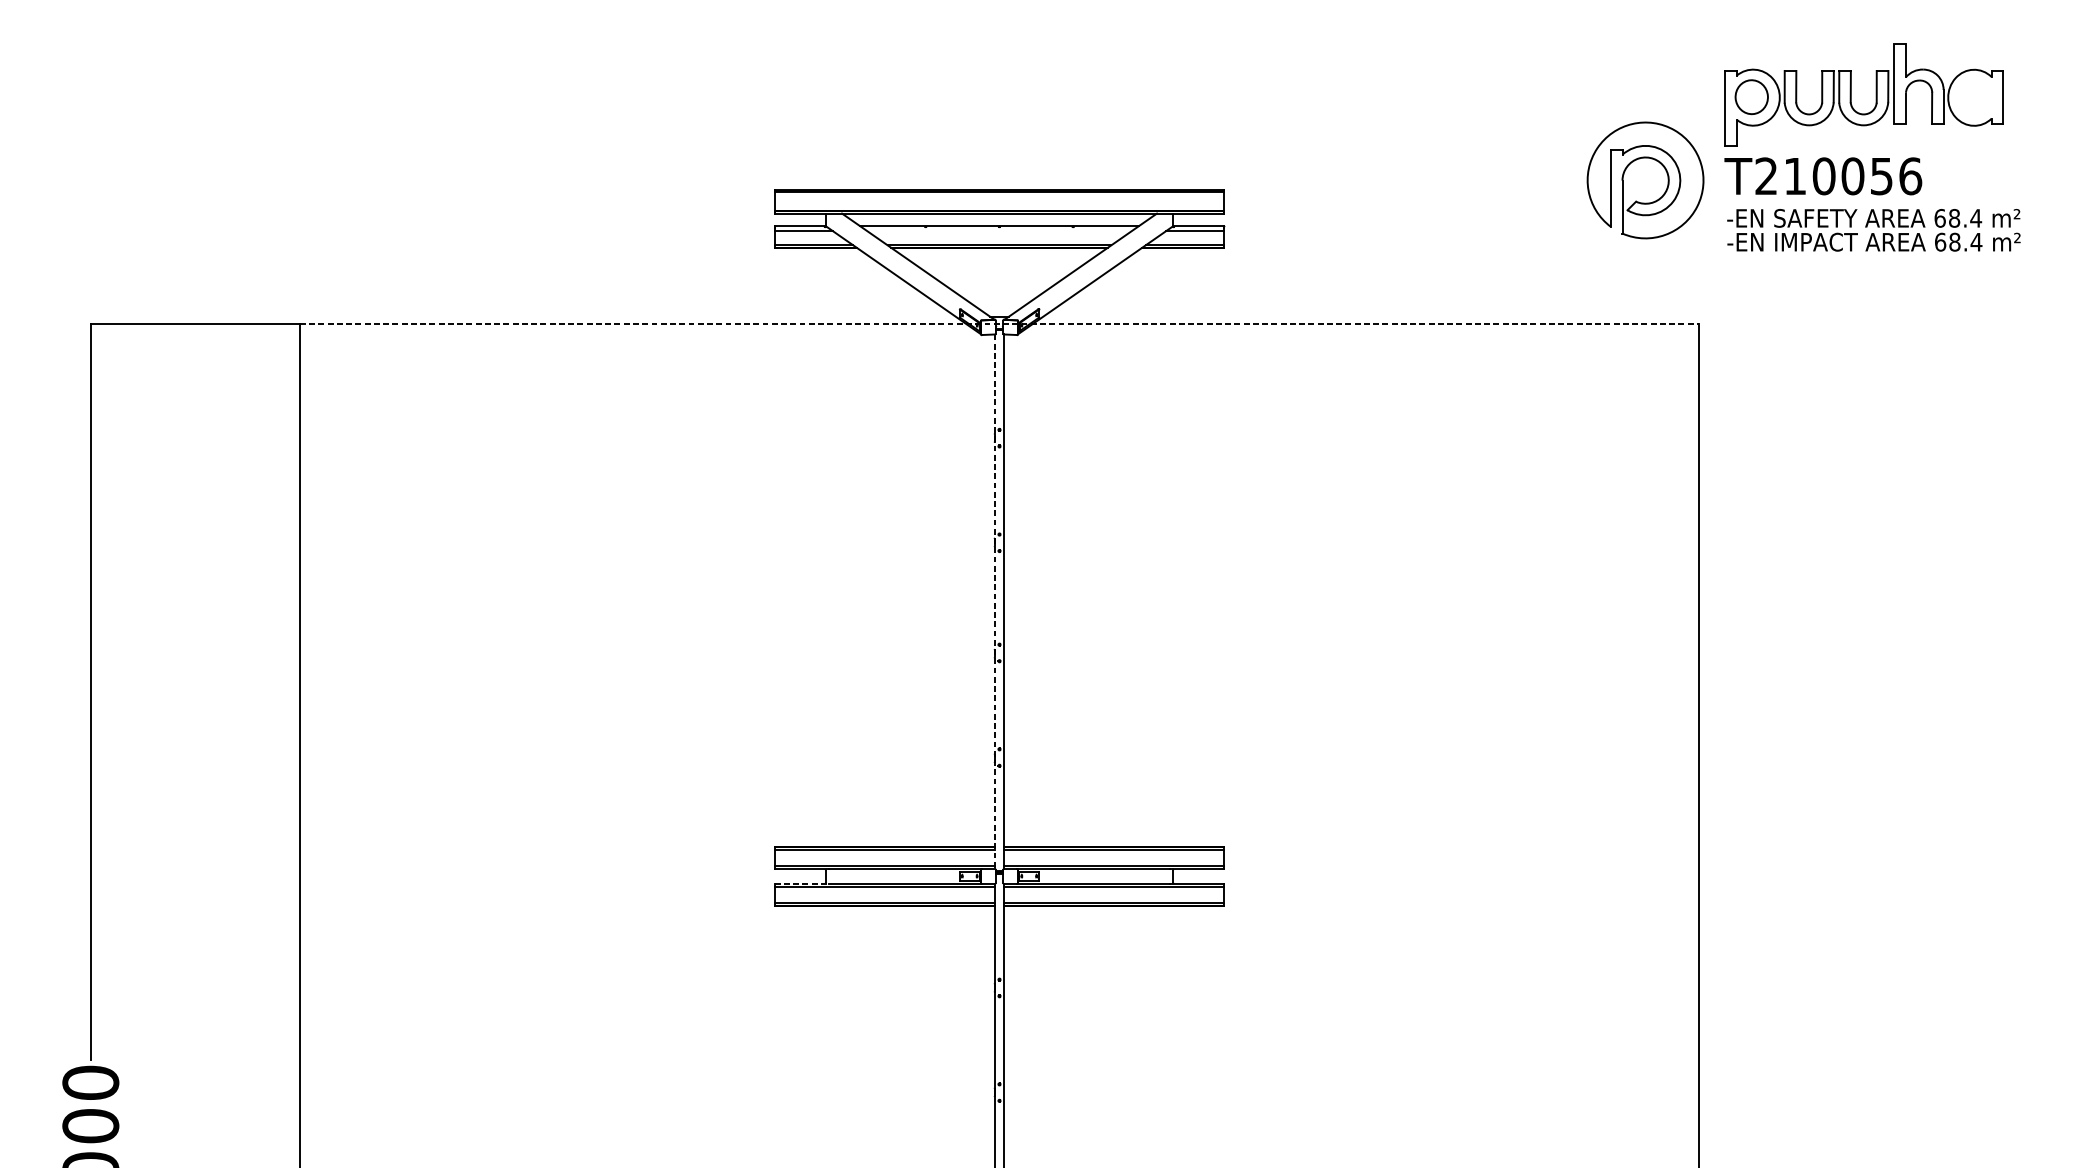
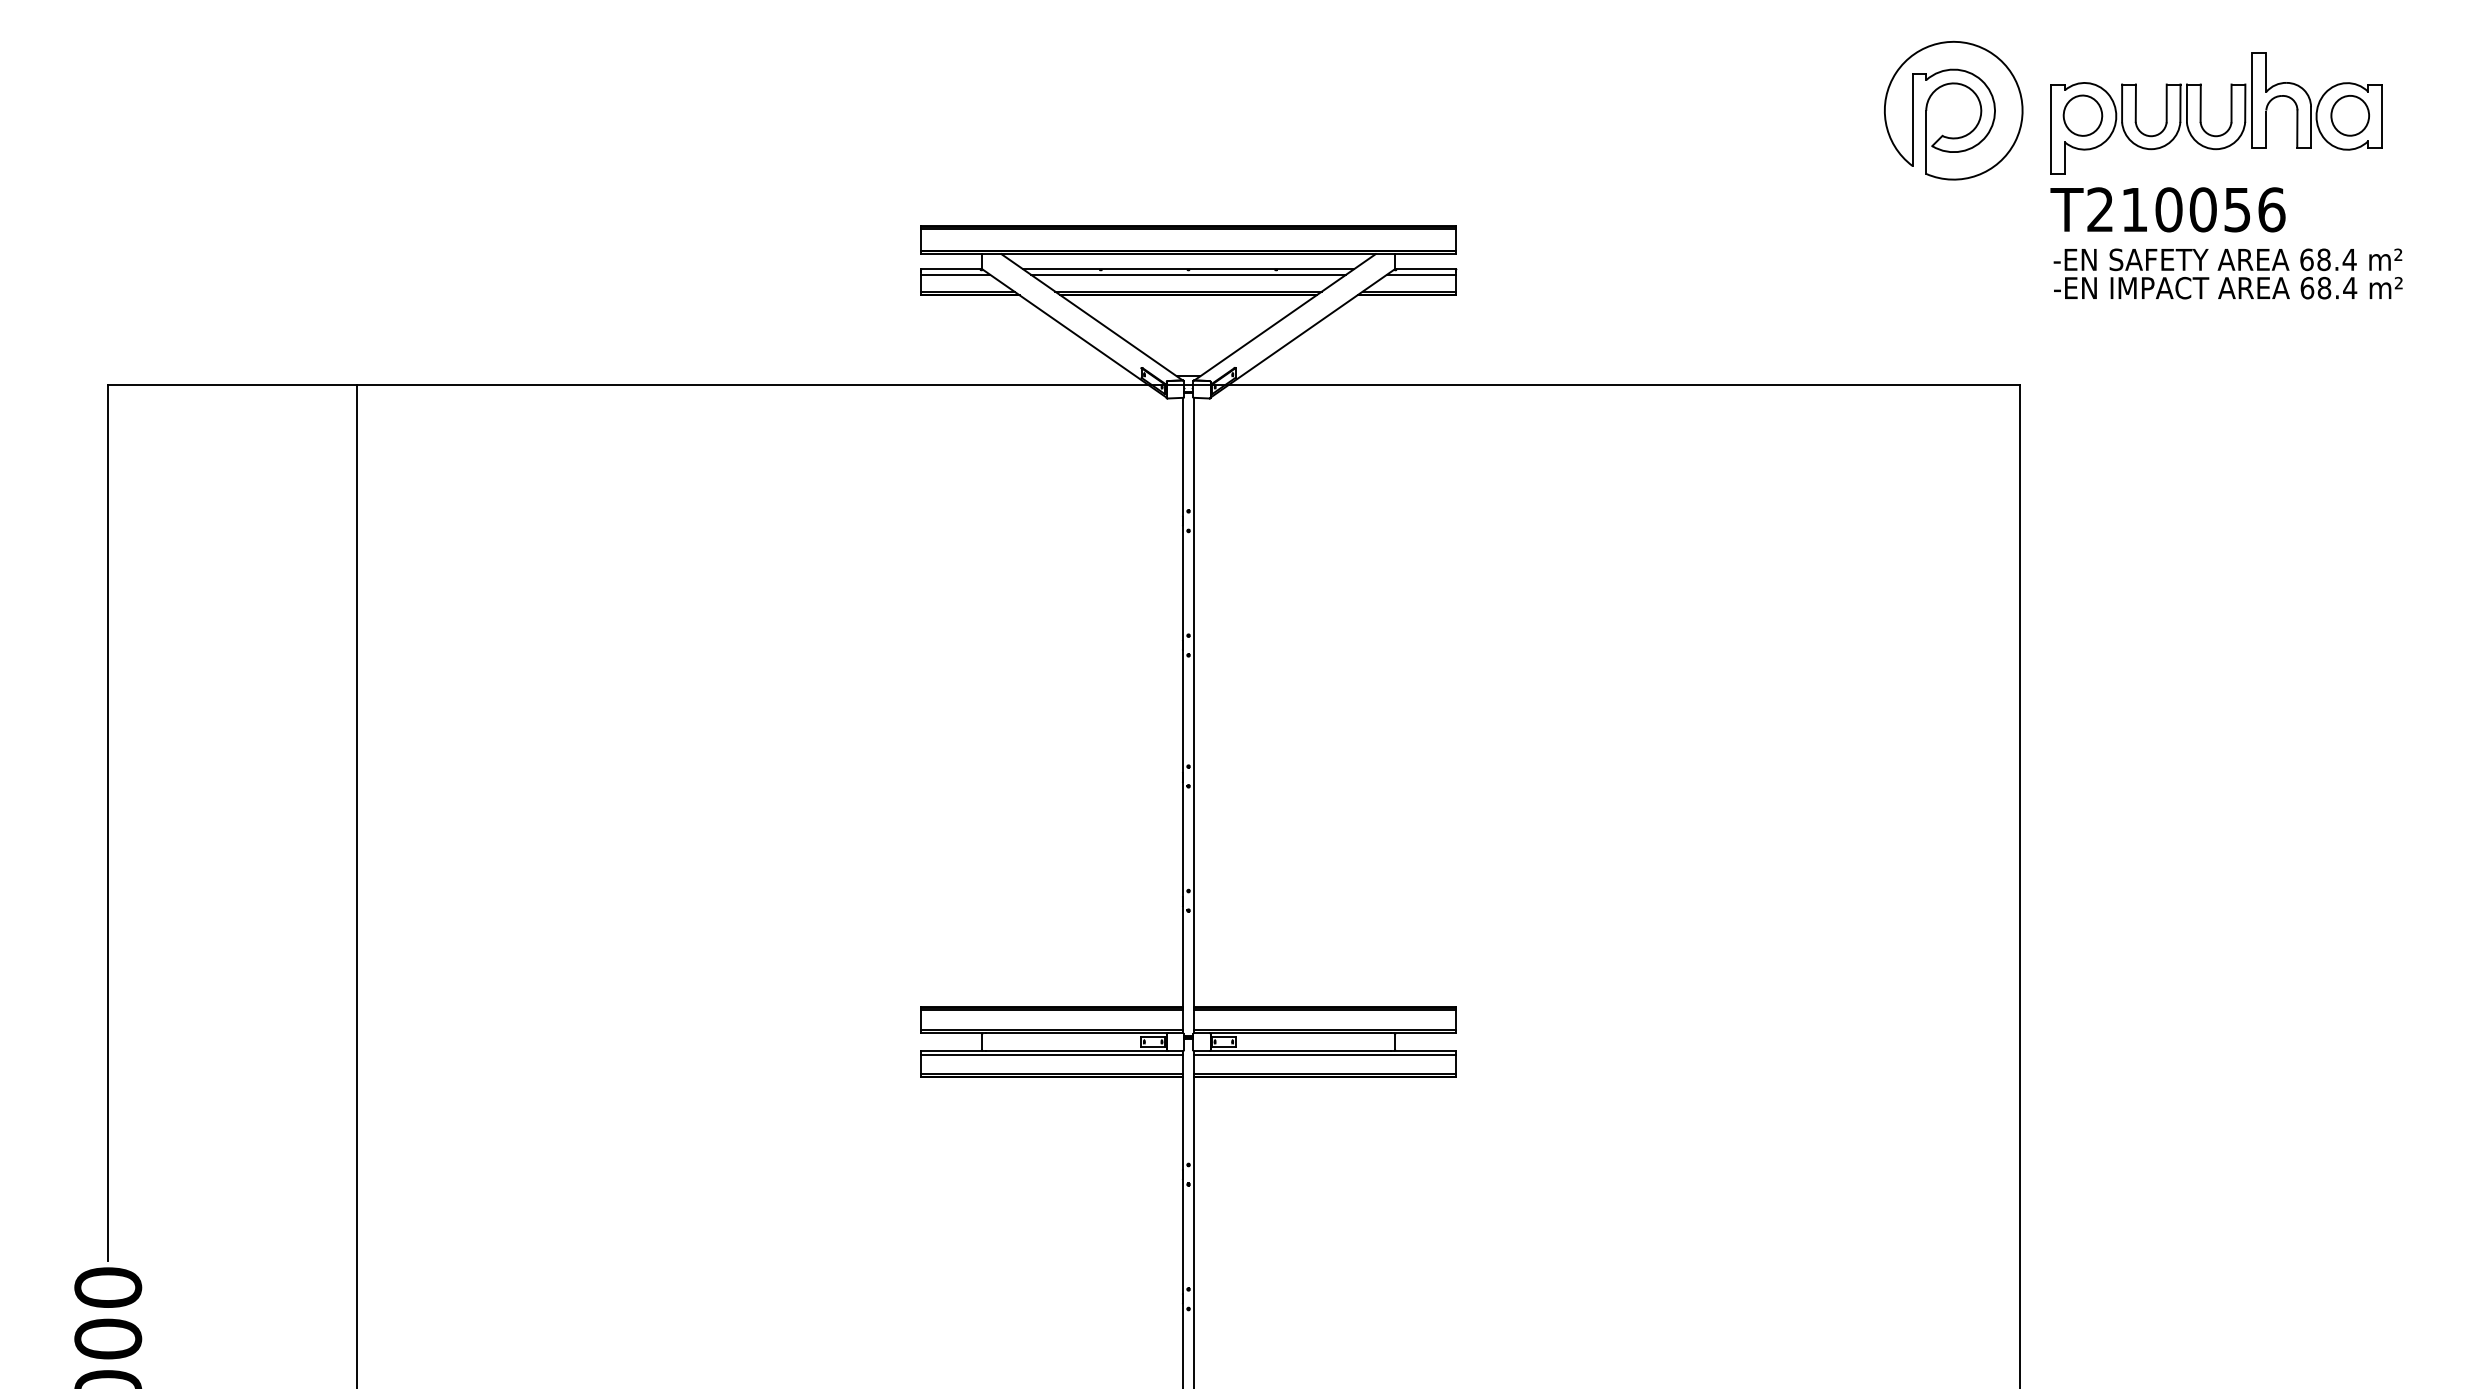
part: (1975, 97) -> (2349, 115), added
part: (1645, 180) -> (1953, 110), moved
line: (999, 230) -> (1188, 274), added
line: (999, 323) -> (1188, 384), dashed -> solid
line: (995, 601) -> (1183, 715), dashed -> solid
line: (801, 883) -> (953, 1050), dashed -> solid

